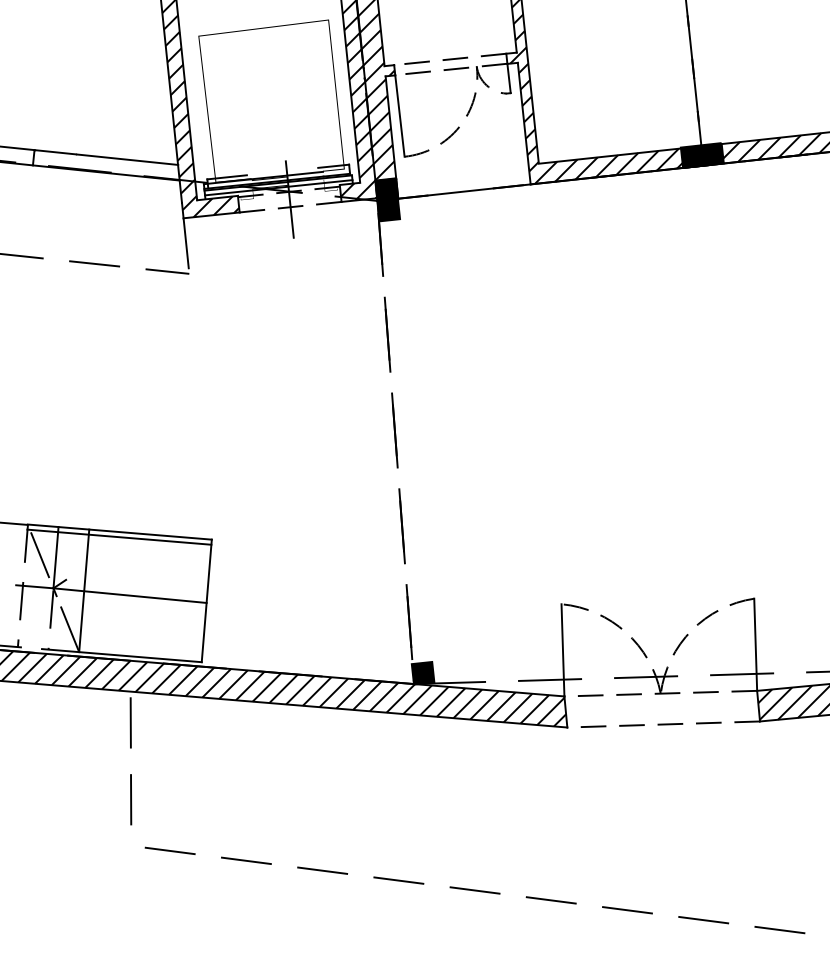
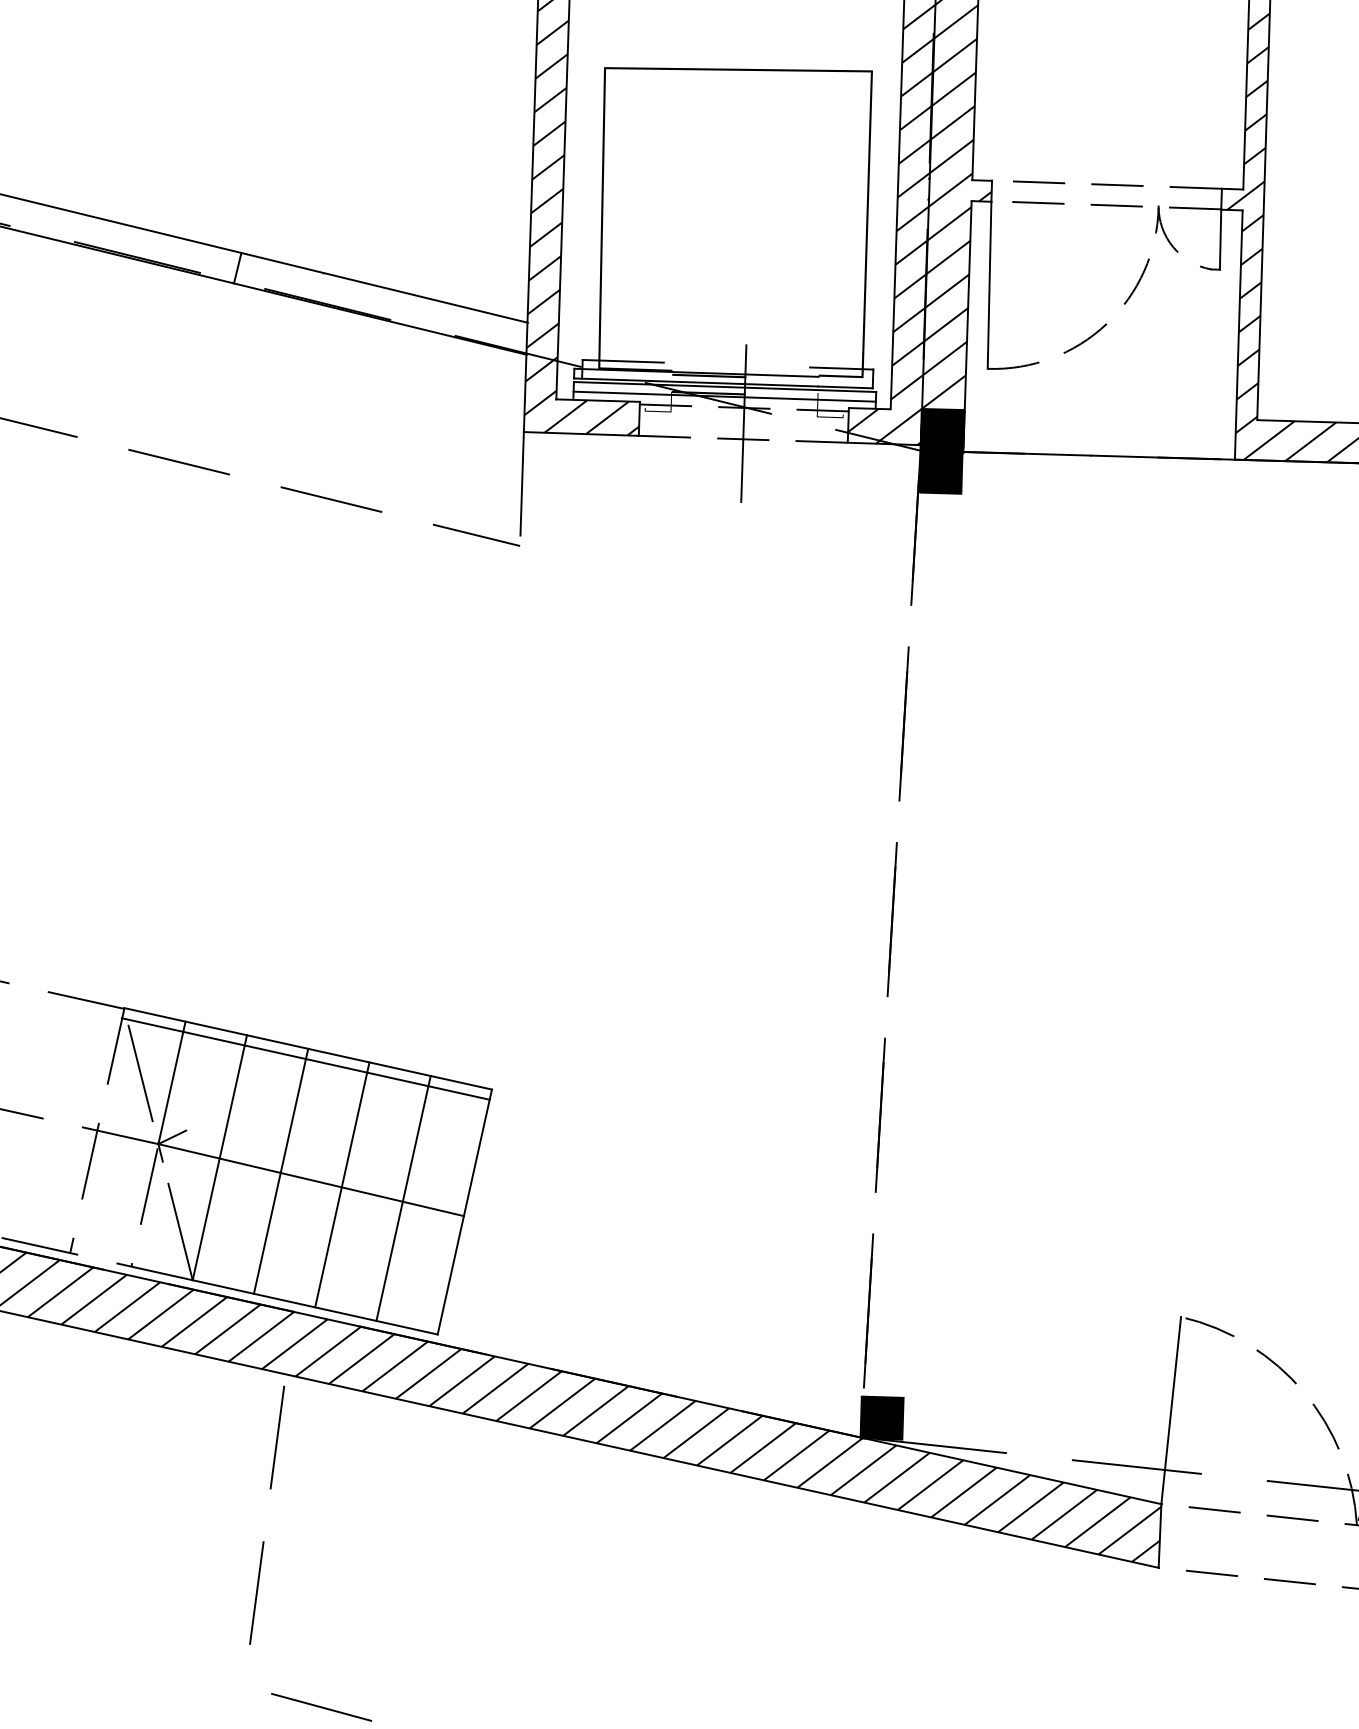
line: (114, 593) -> (280, 1171), added
line: (145, 595) -> (342, 1184), added
line: (176, 598) -> (404, 1198), added

